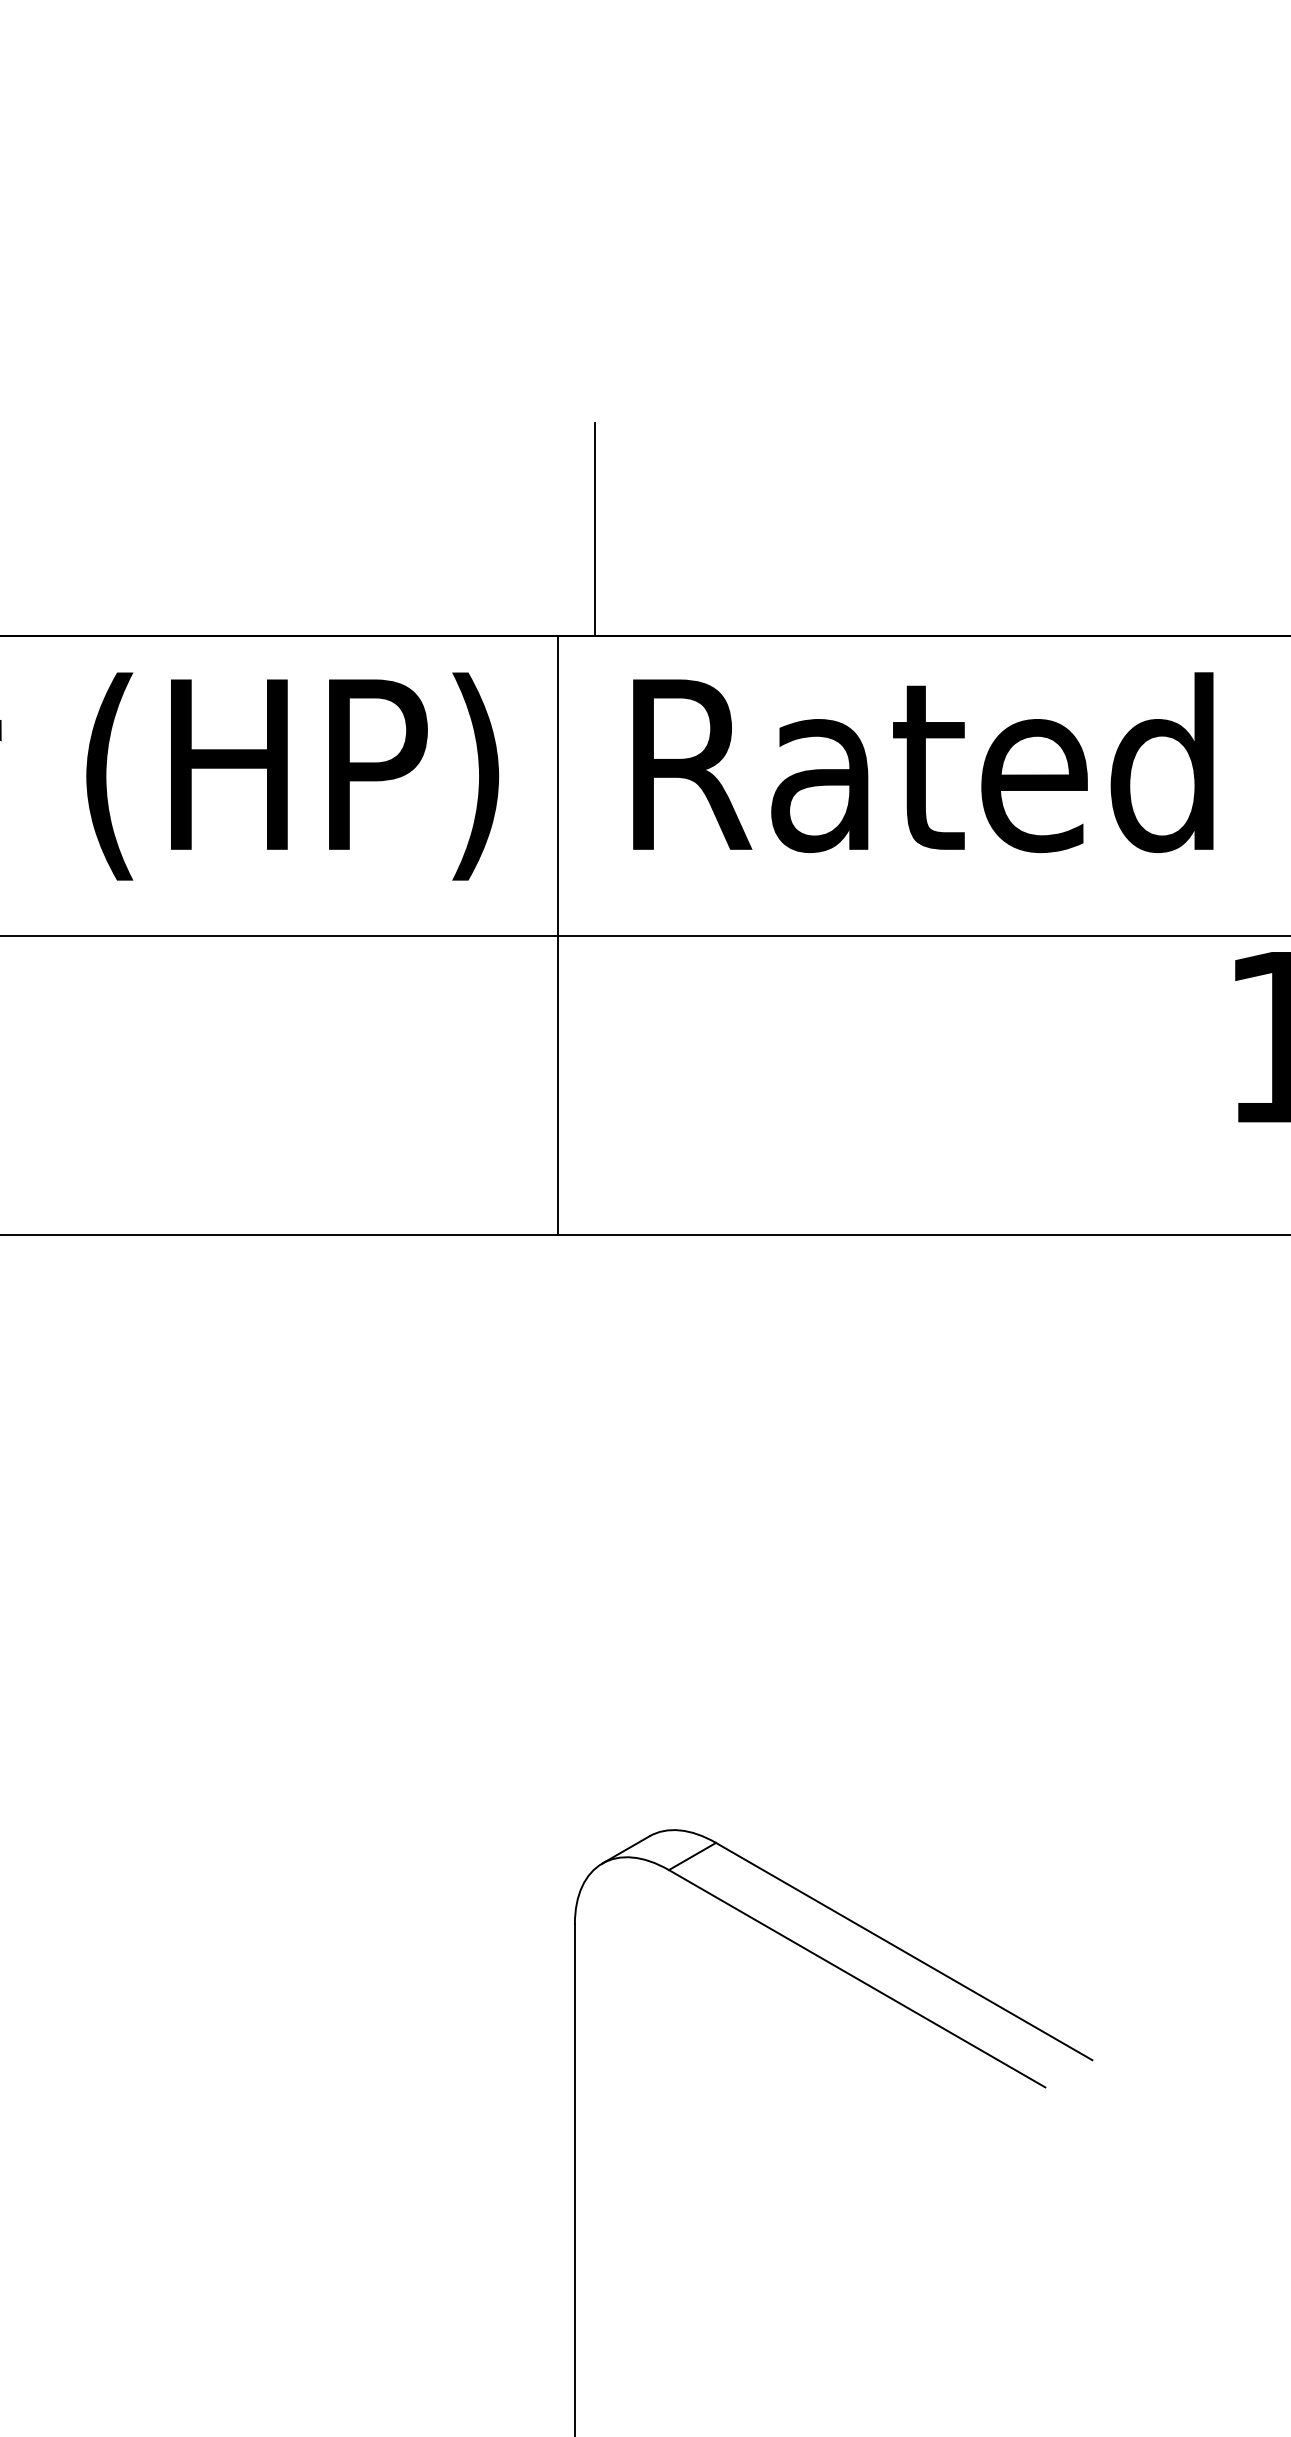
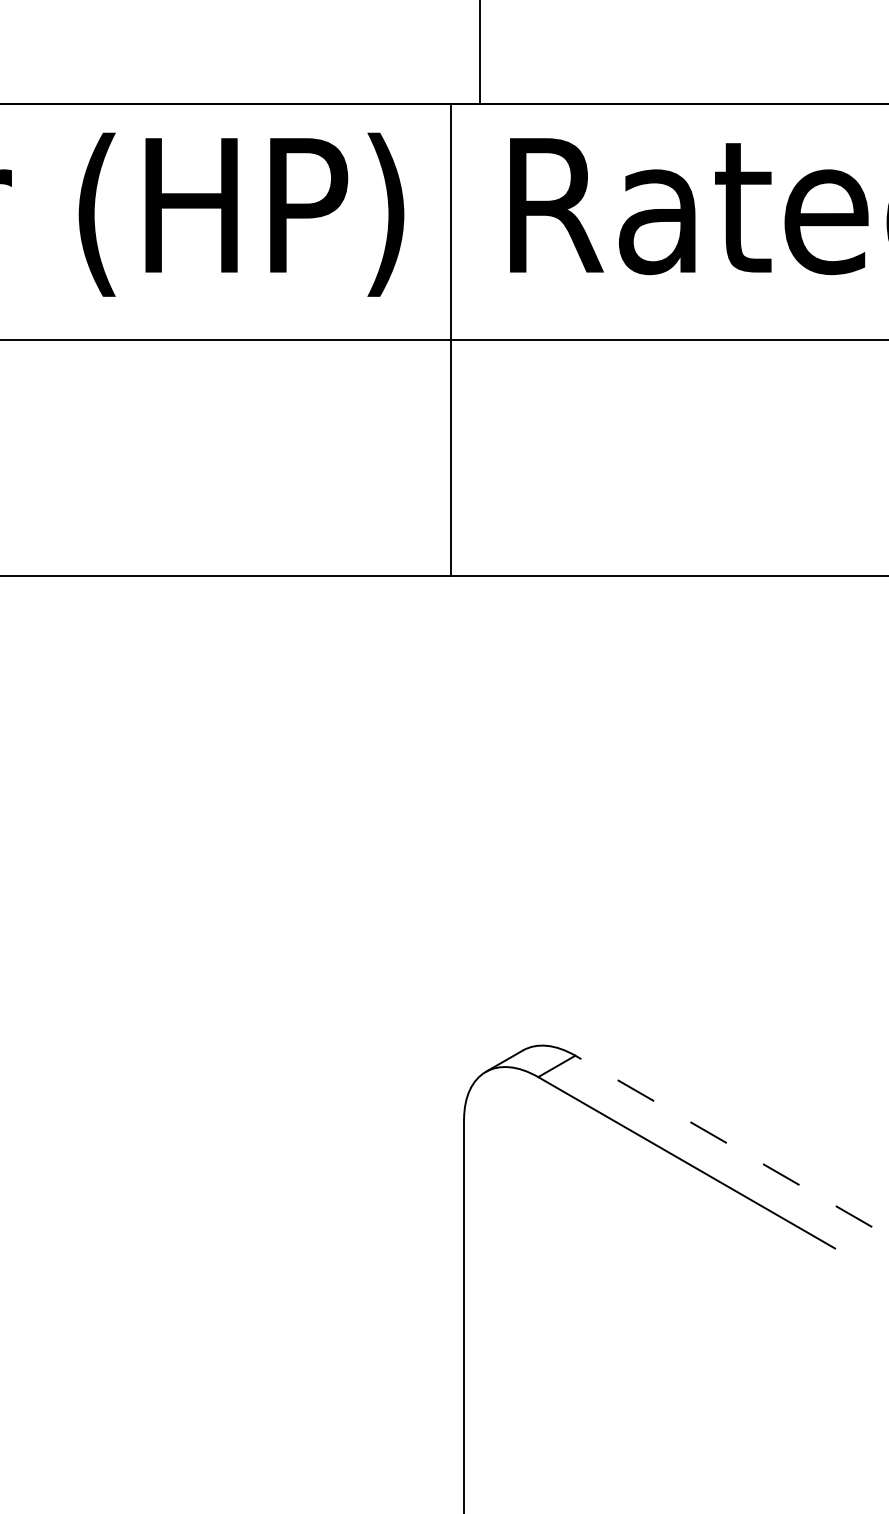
line: (903, 1951) -> (723, 1141), solid -> dashed

